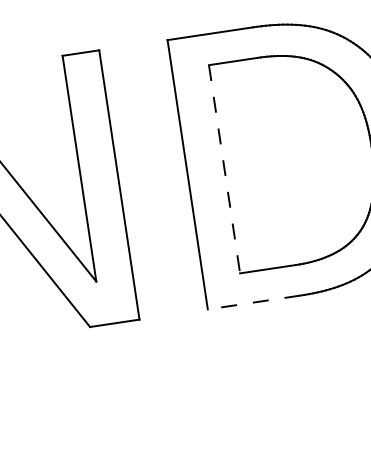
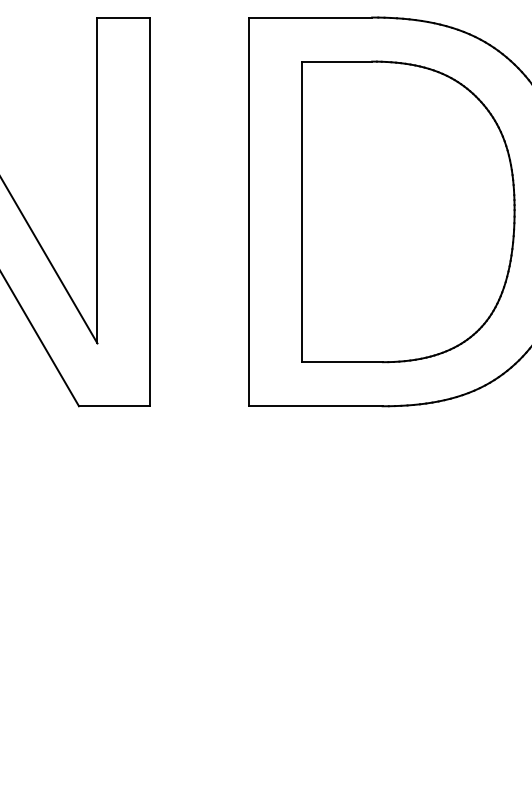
line: (224, 169) -> (302, 212), dashed -> solid
line: (253, 302) -> (315, 406), dashed -> solid

